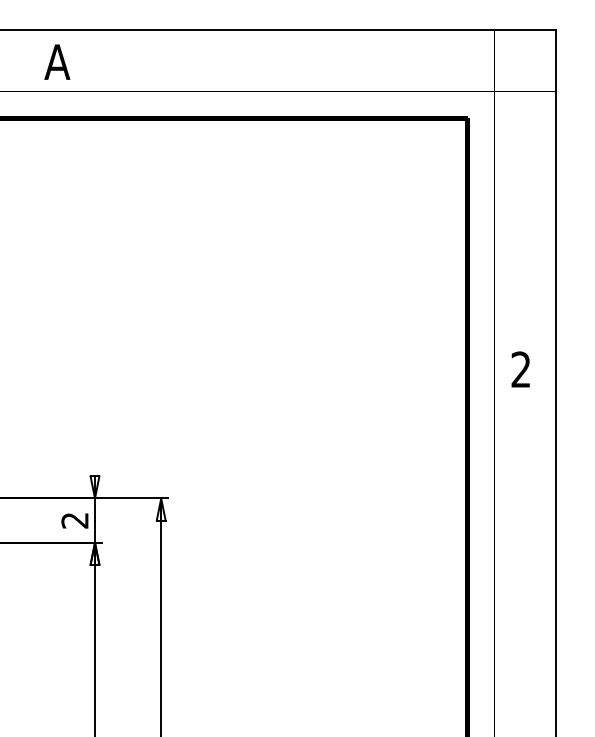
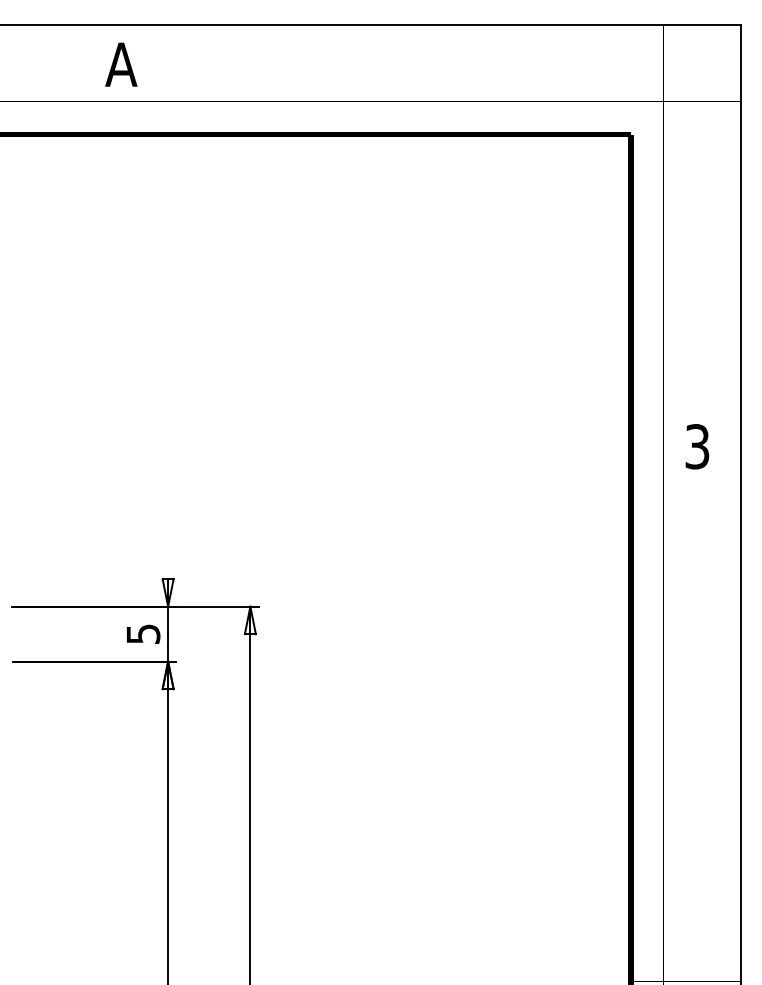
text: (521, 369) -> (697, 446), 2 -> 3
text: (75, 520) -> (143, 634), 2 -> 5

